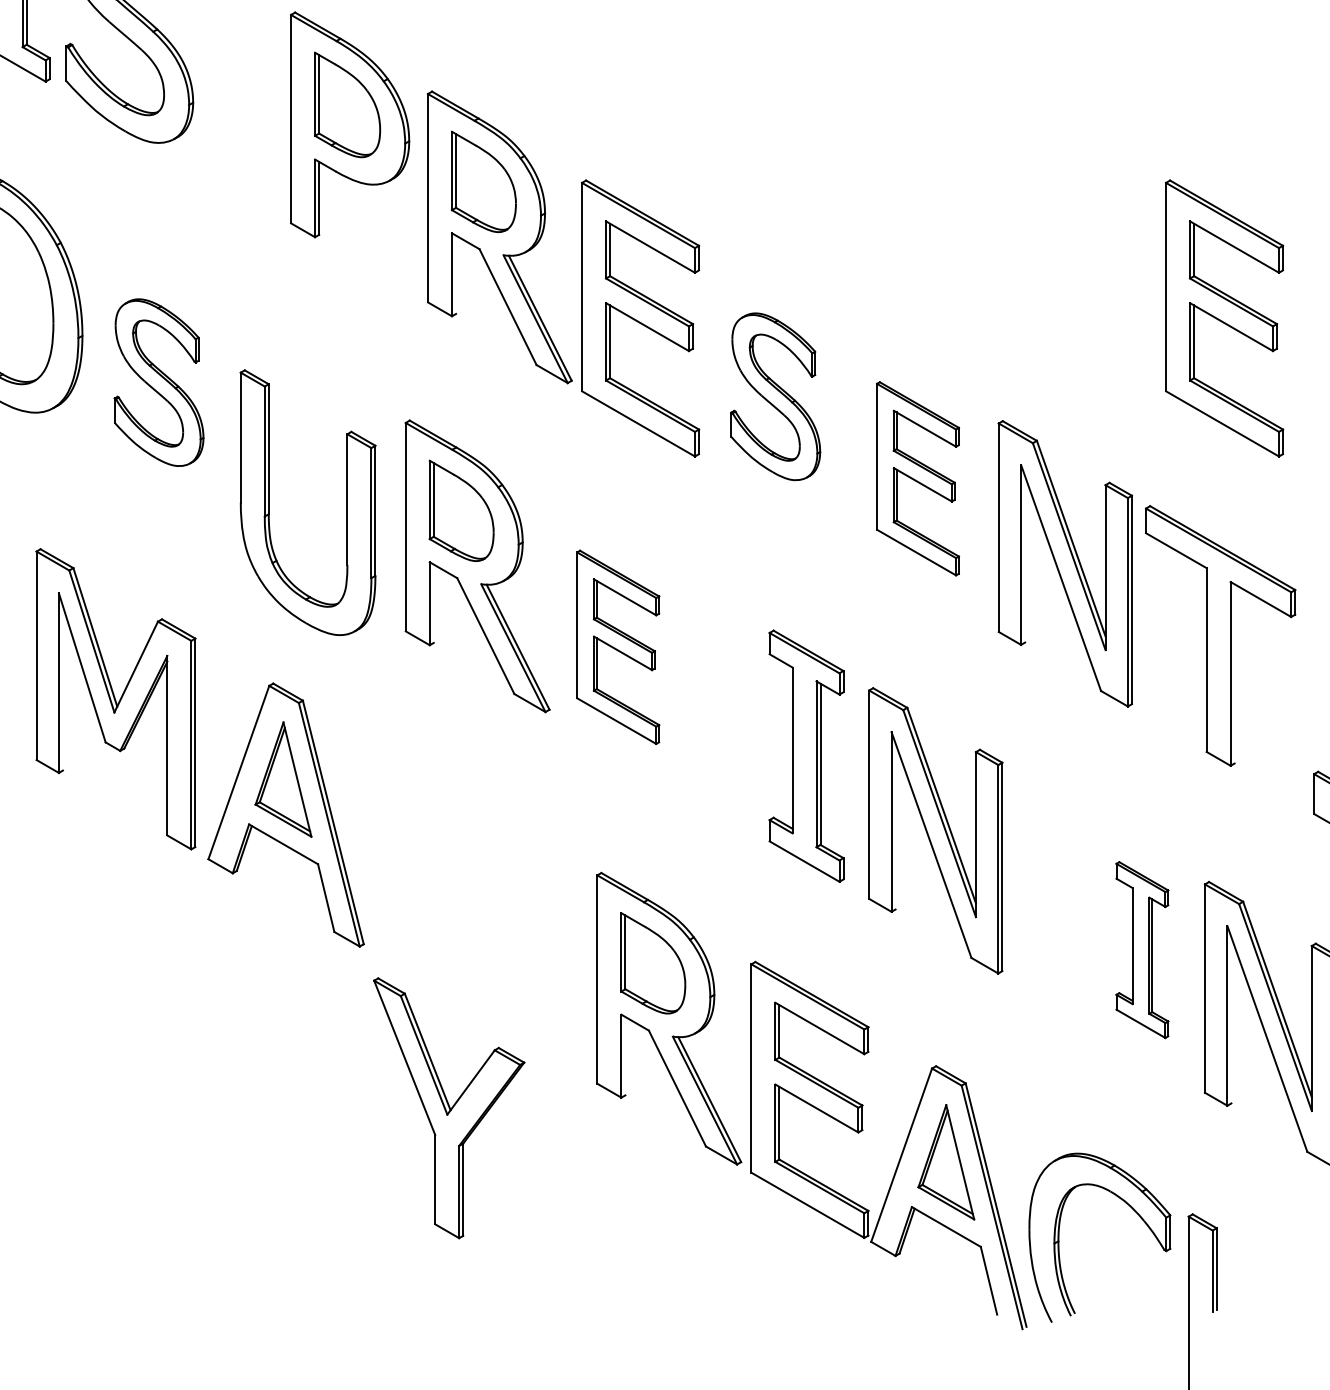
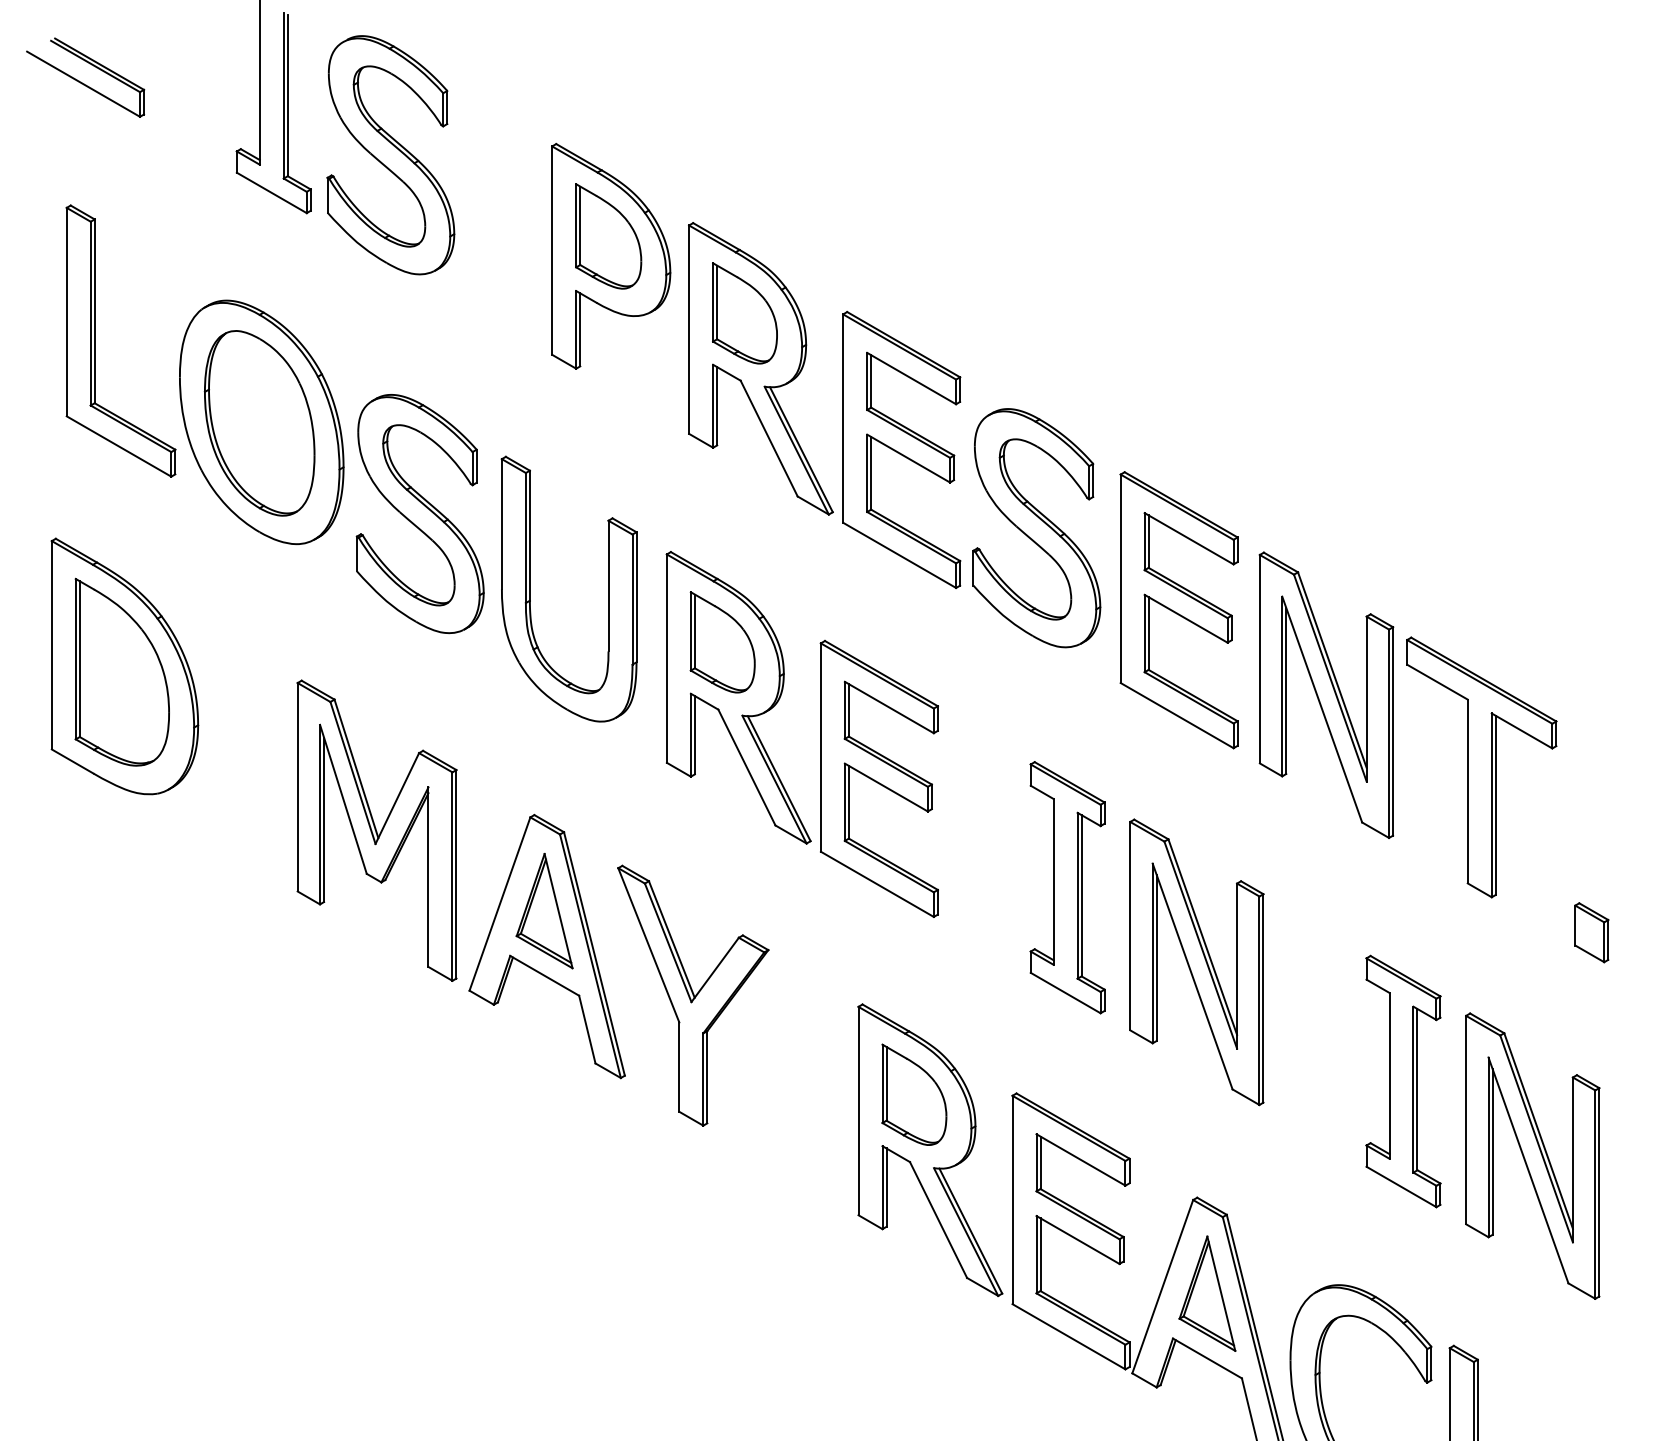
line: (456, 275) -> (717, 406), added
part: (1224, 318) -> (1485, 449), removed
part: (158, 383) -> (419, 514), size x1.43
part: (775, 397) -> (1036, 528), size x1.43
part: (917, 479) -> (1178, 610), size x1.43
part: (269, 502) -> (530, 588), moved
line: (1025, 559) -> (1286, 690), added
line: (433, 604) -> (694, 735), added
part: (617, 647) -> (878, 778), size x1.43
line: (1234, 673) -> (1495, 804), added
line: (63, 688) -> (324, 819), added
line: (895, 826) -> (1156, 957), added
part: (1142, 950) -> (1403, 1081), size x1.43
line: (1231, 1020) -> (1492, 1151), added
line: (625, 1056) -> (886, 1187), added
part: (449, 1108) -> (693, 995), moved

